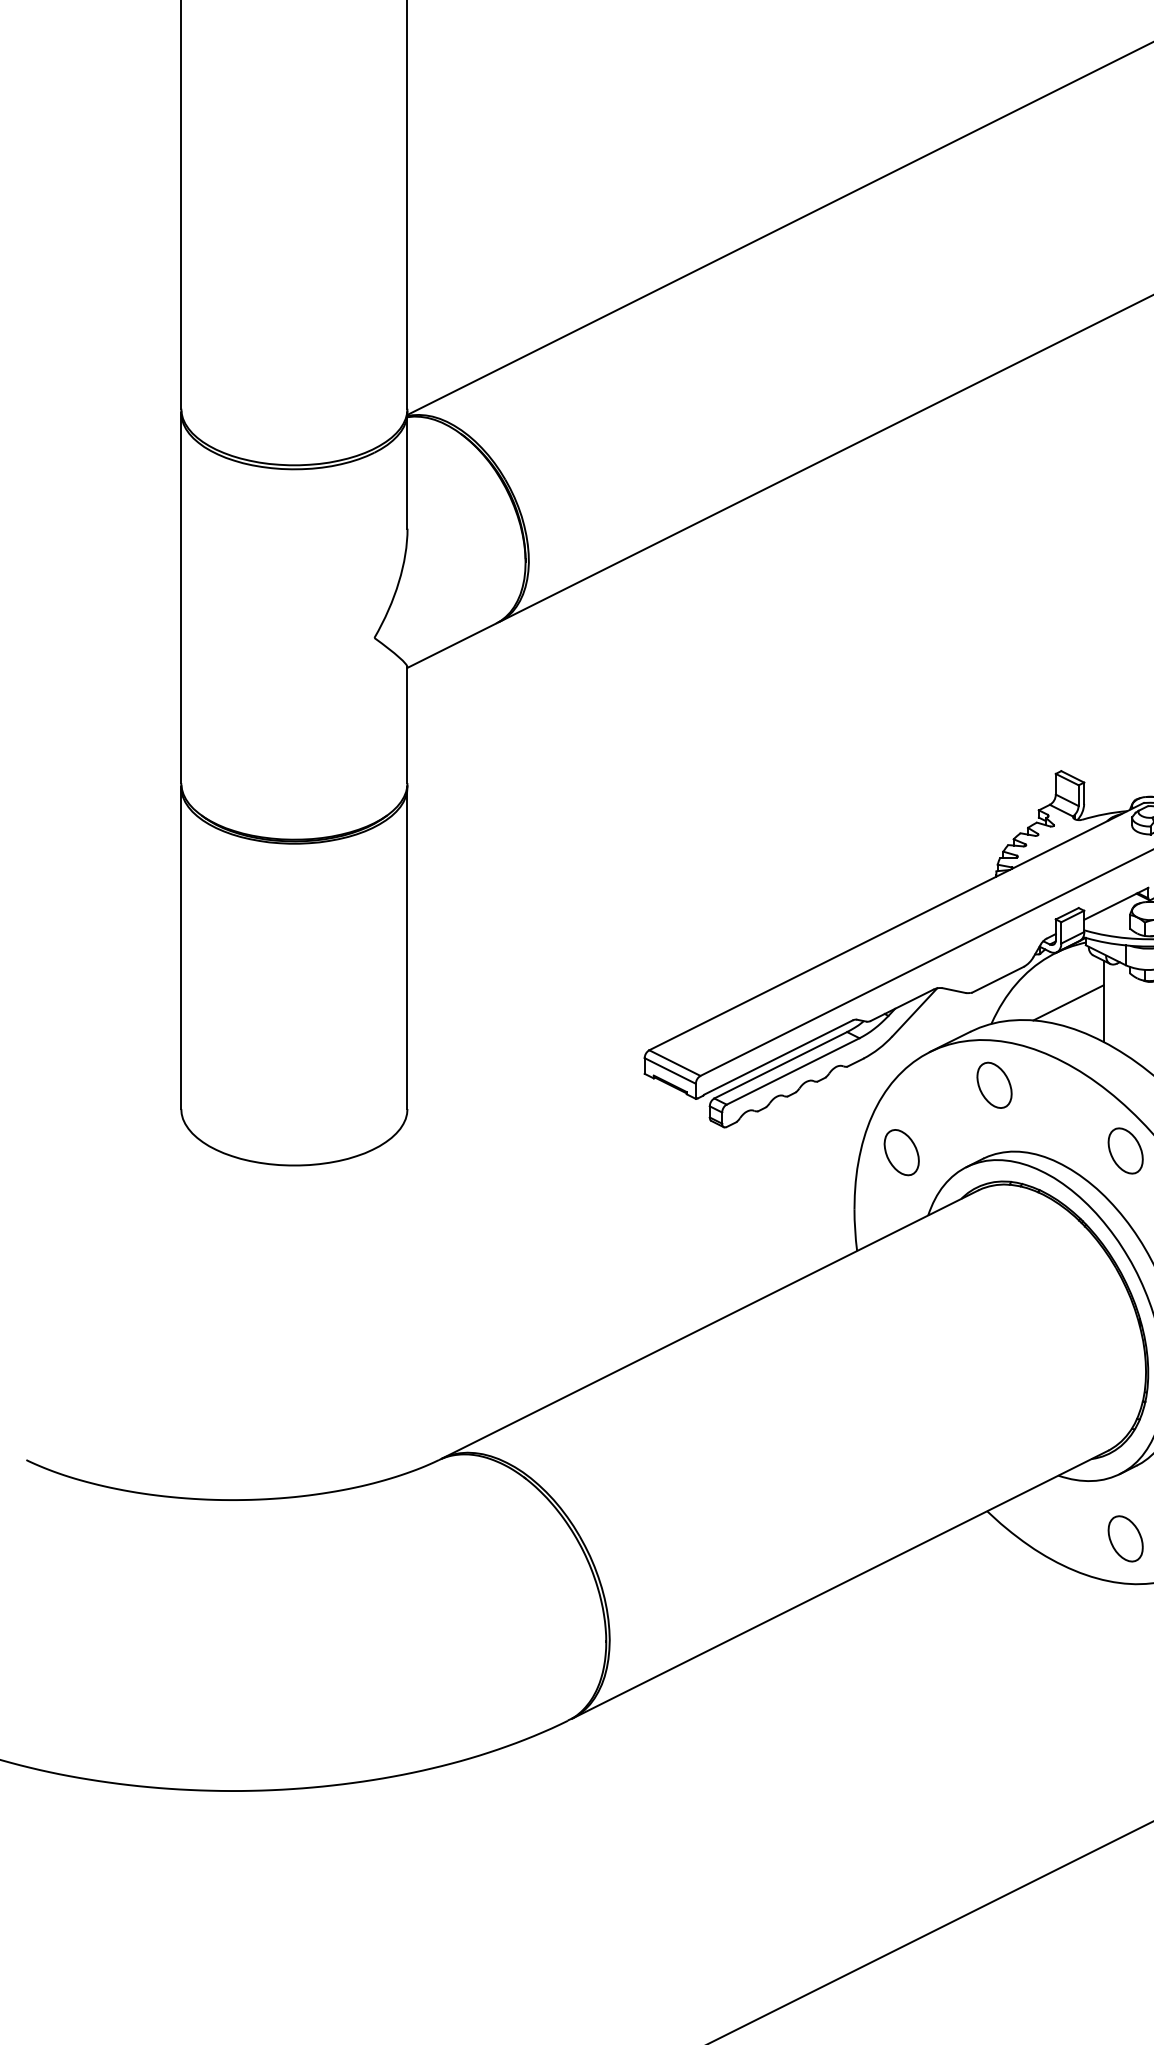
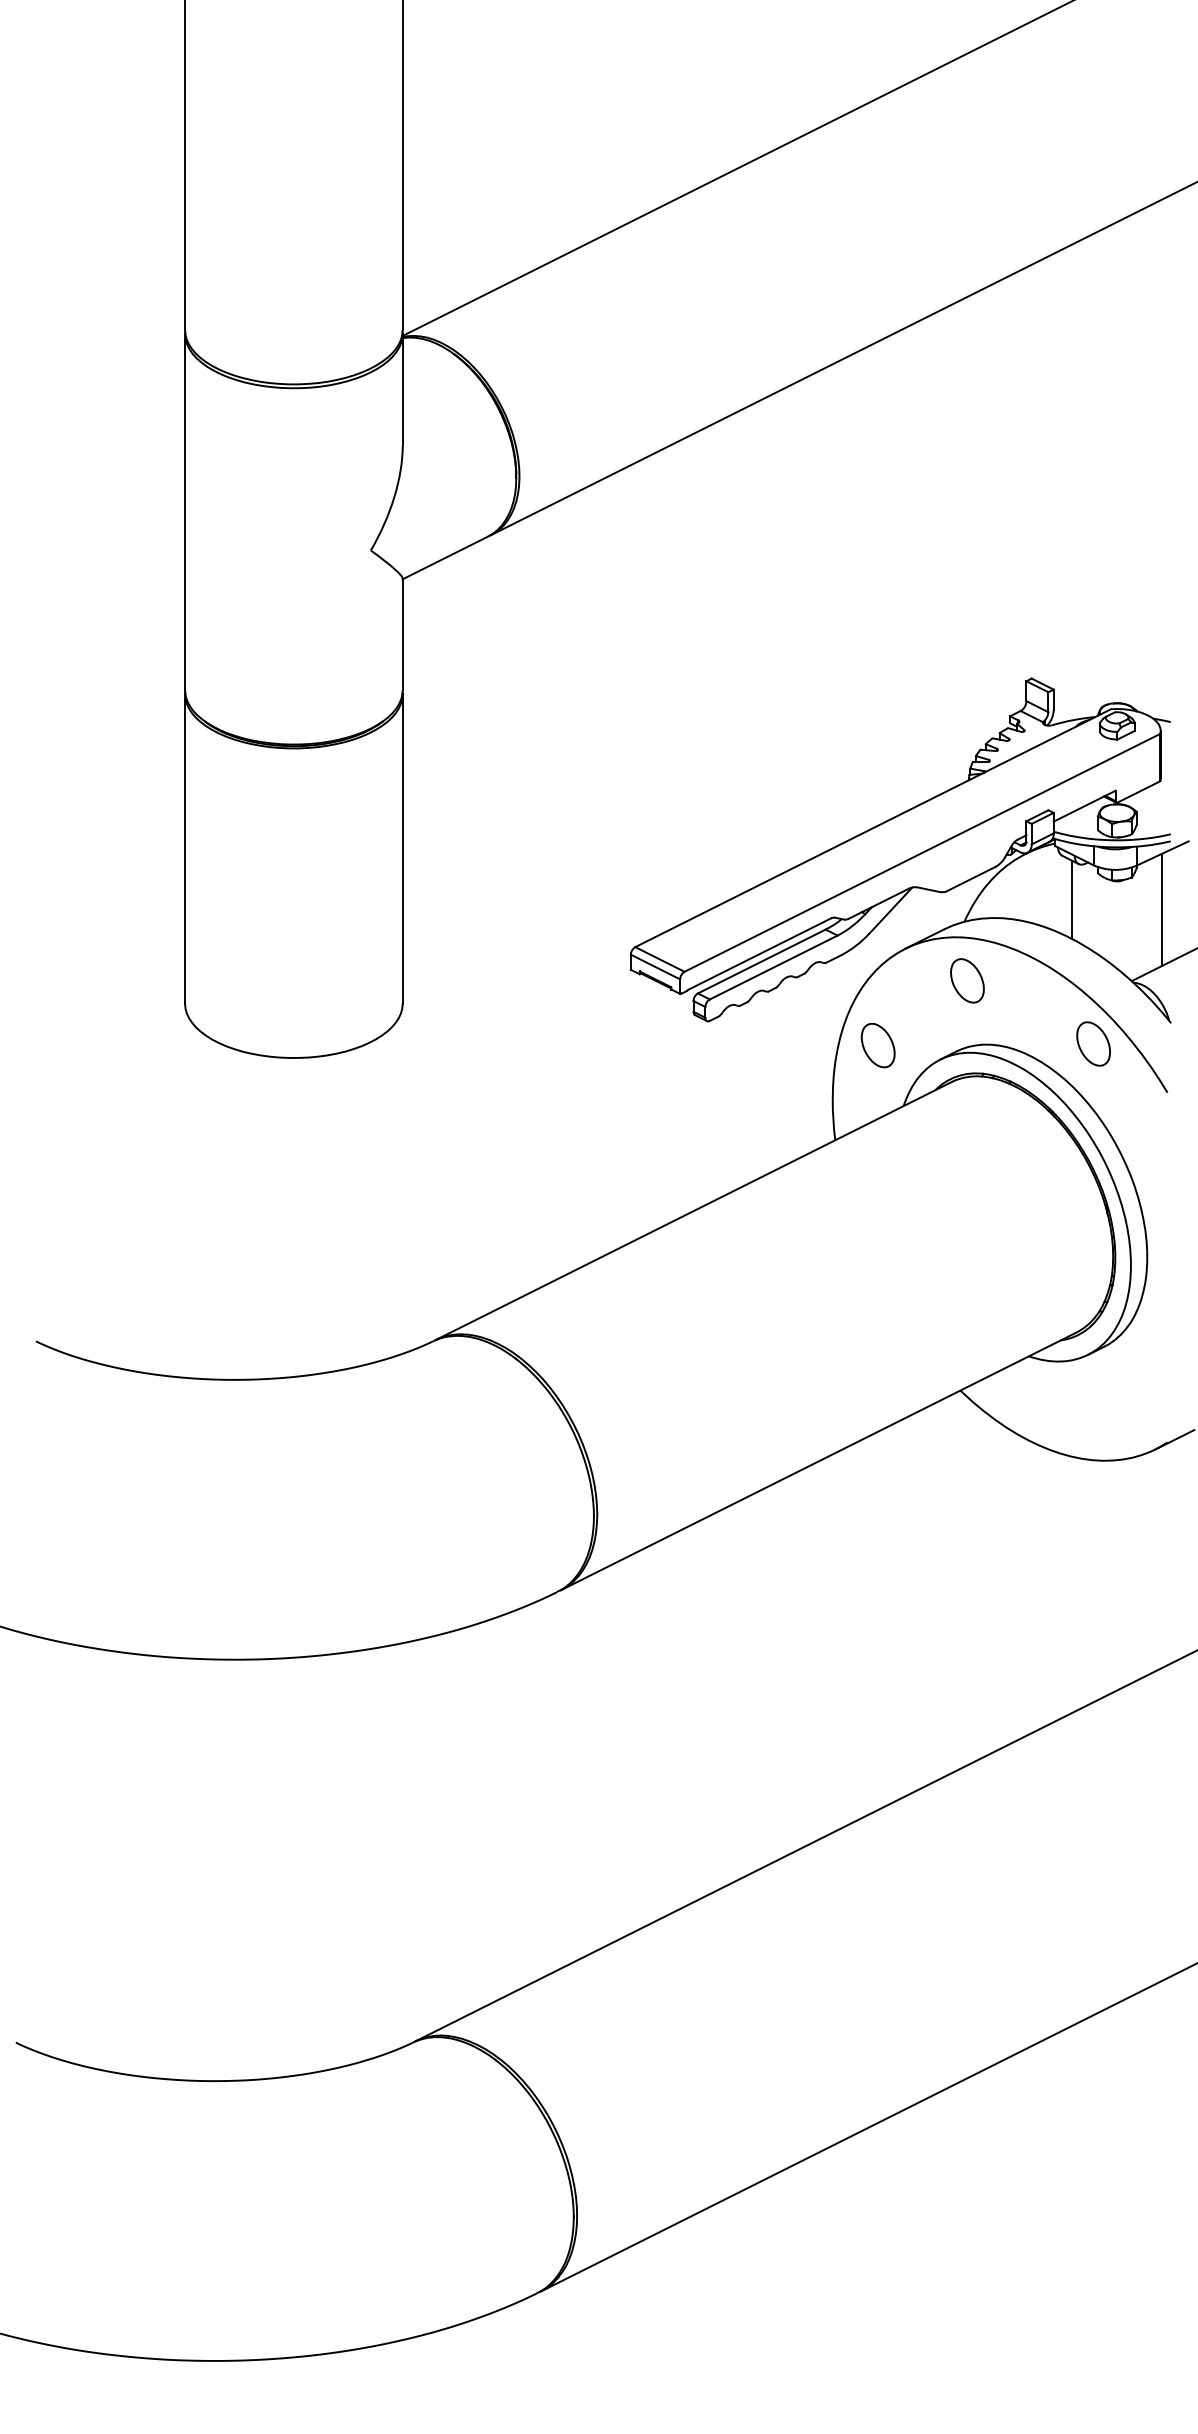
line: (1068, 1002) -> (1038, 901), removed
part: (1125, 1538) -> (1093, 1416), removed

